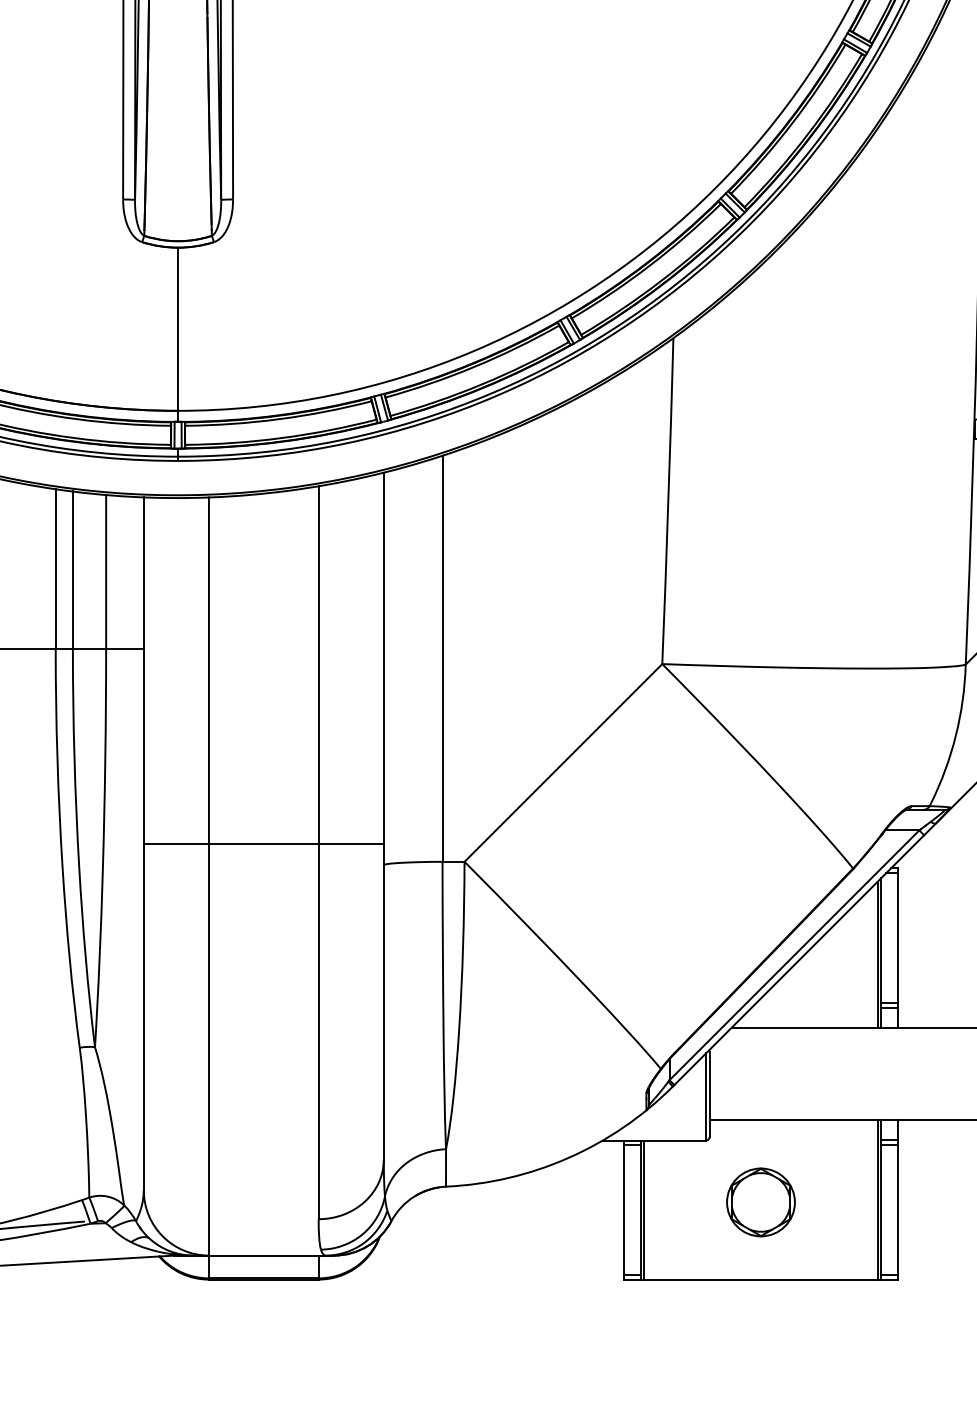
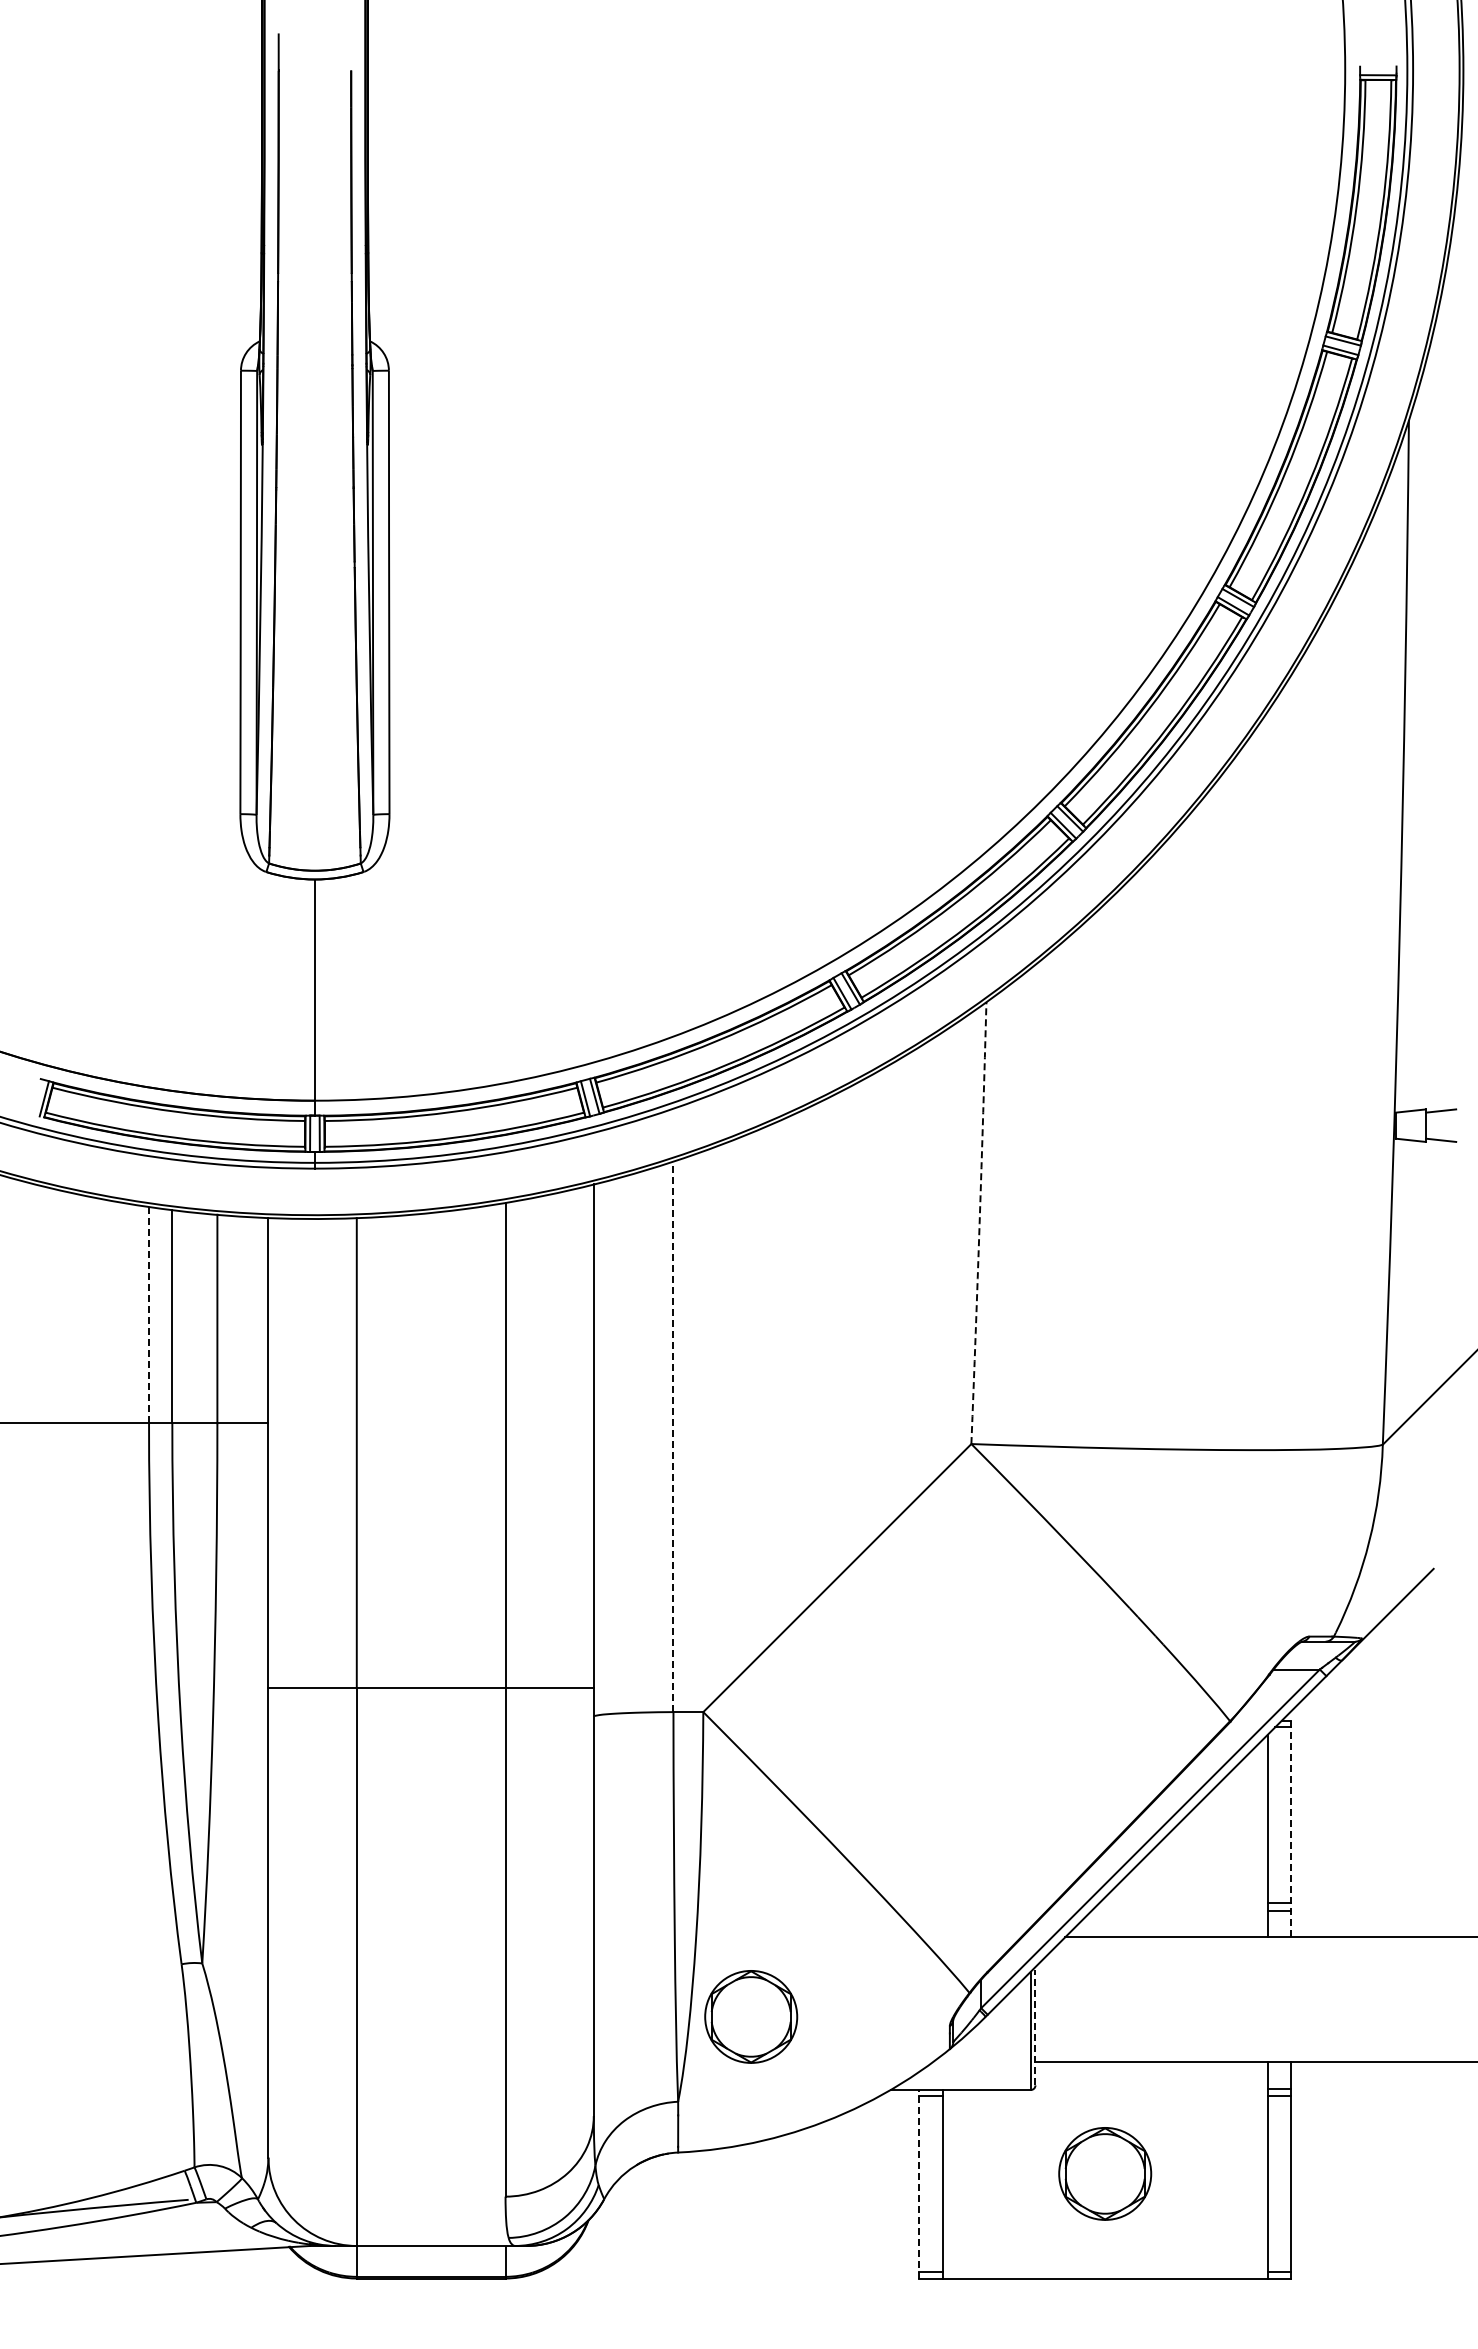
arc: (668, 501) -> (979, 1223), solid -> dashed
line: (56, 568) -> (149, 1314), solid -> dashed
line: (442, 658) -> (673, 1436), solid -> dashed
line: (898, 948) -> (1291, 1829), solid -> dashed
line: (877, 955) -> (1263, 1838), removed
part: (500, 1086) -> (751, 2016), added
line: (709, 1094) -> (1035, 2027), solid -> dashed
line: (877, 1199) -> (1263, 2170), removed
line: (624, 1209) -> (919, 2183), solid -> dashed
line: (644, 1210) -> (947, 2184), removed

